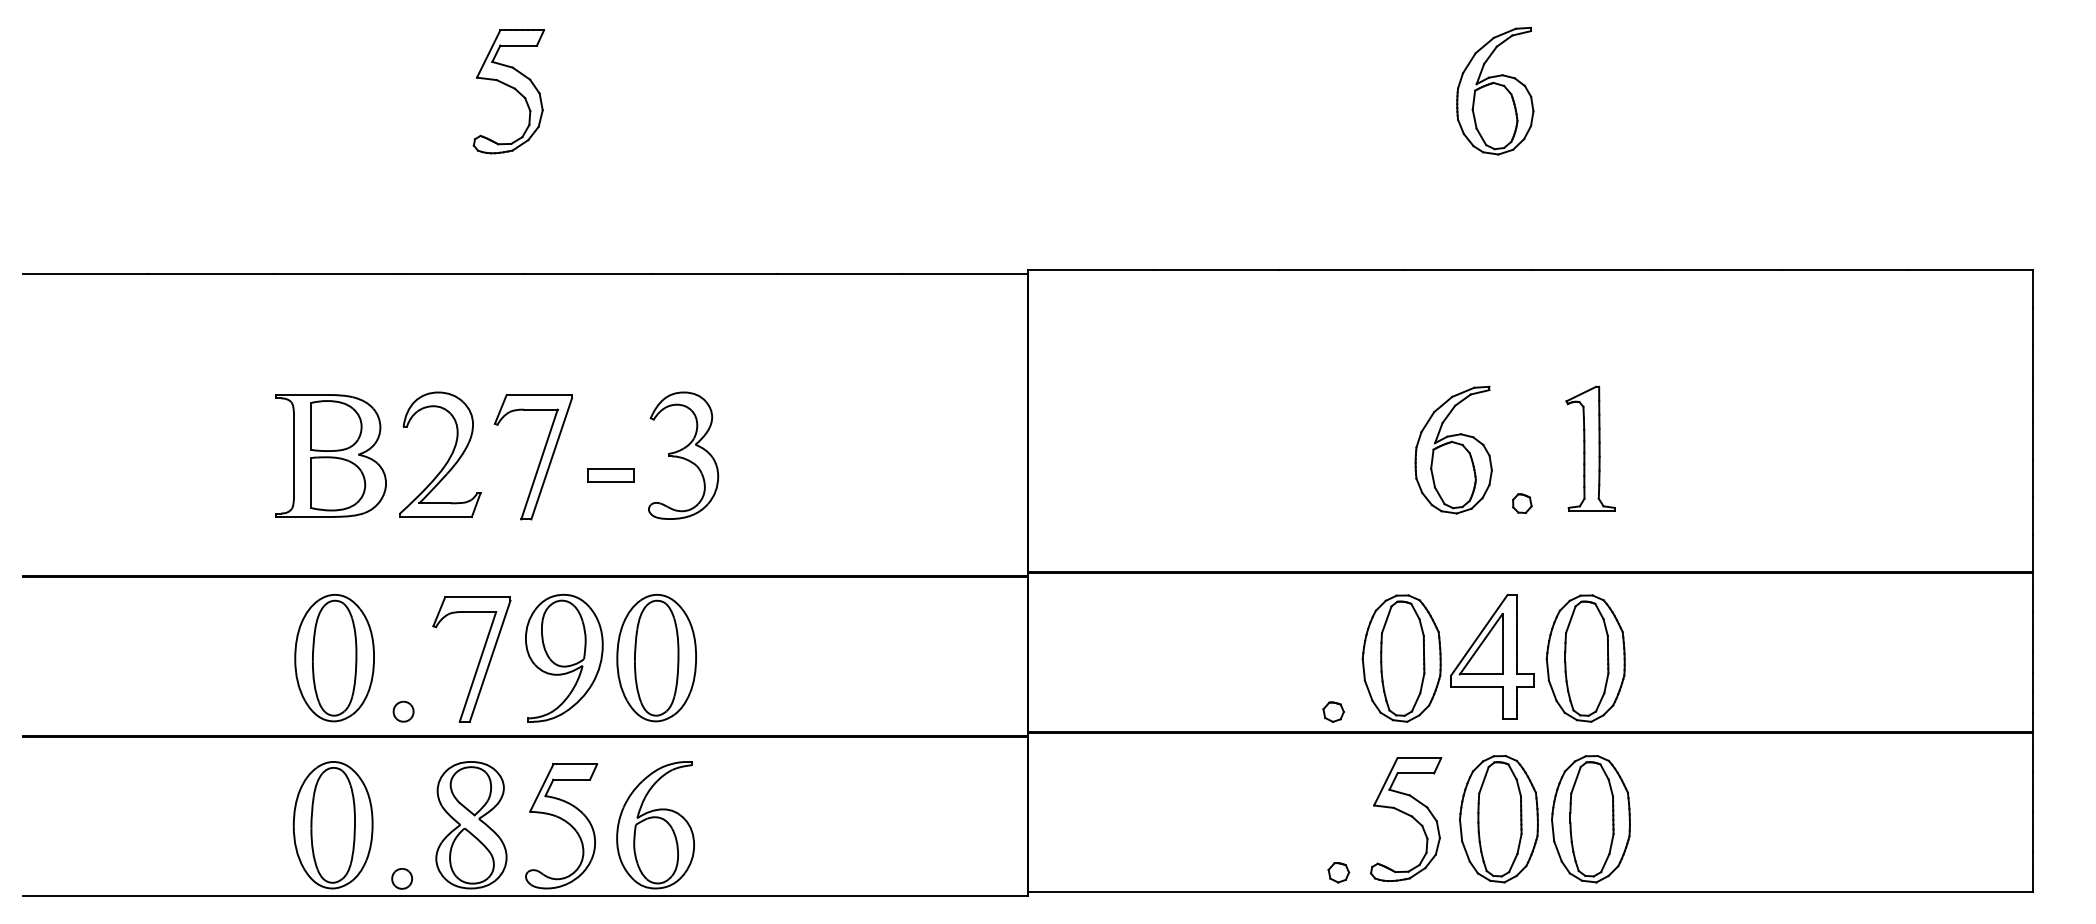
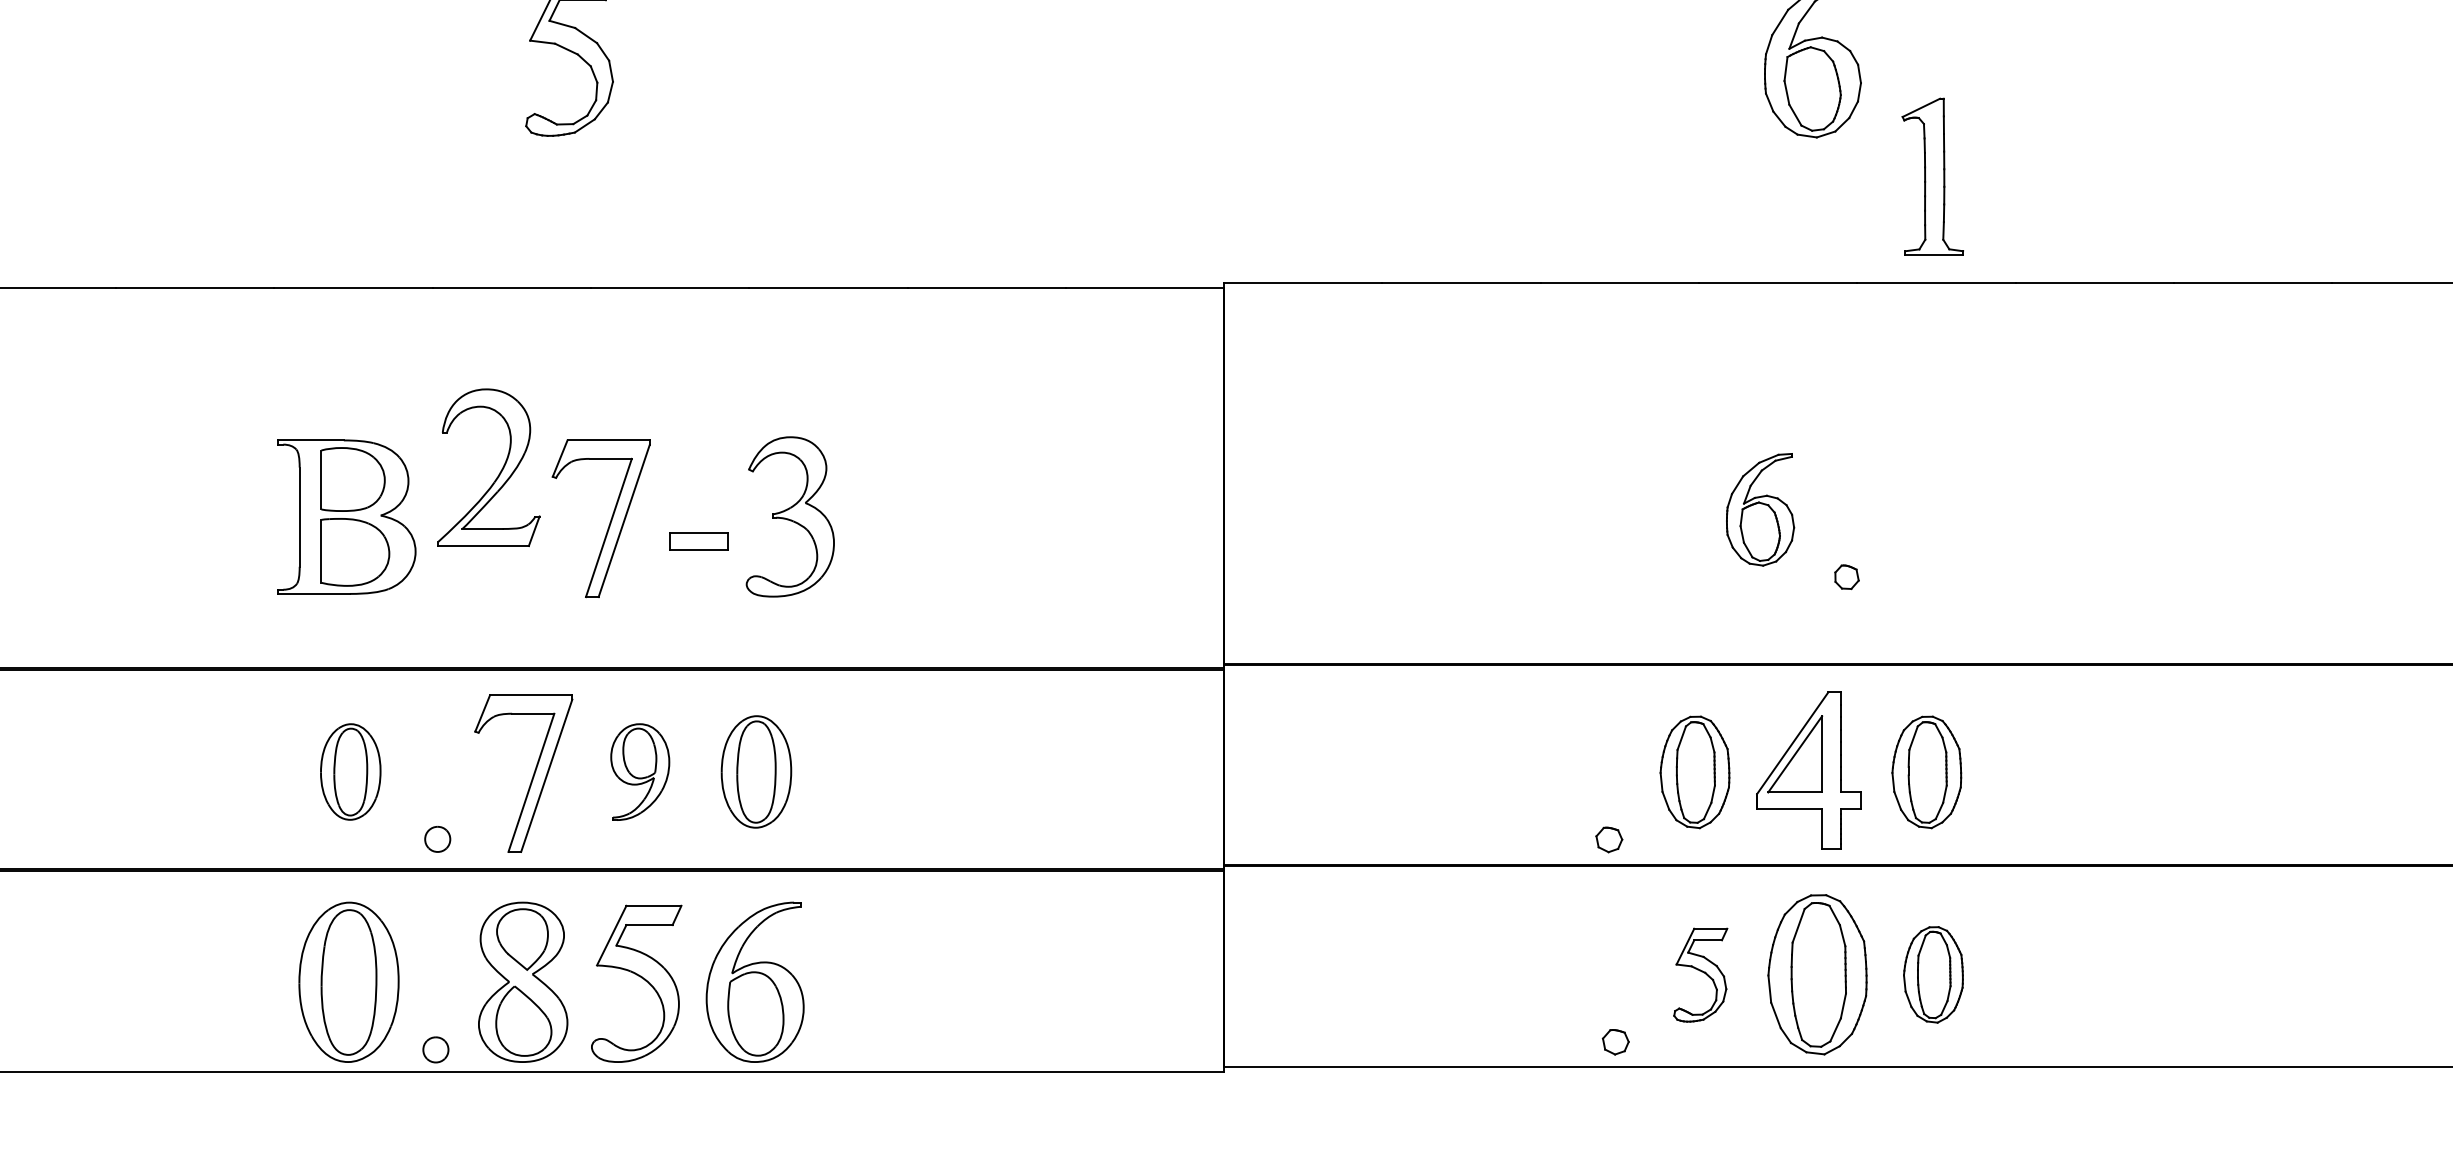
part: (1590, 448) -> (1932, 176), moved
part: (1453, 449) -> (1760, 509), size x0.7
part: (448, 458) -> (499, 472), moved
part: (334, 658) -> (350, 772), size x0.6
part: (564, 658) -> (640, 772), size x0.6
part: (656, 658) -> (756, 772), size x0.7
part: (1401, 658) -> (1694, 772), size x0.7
part: (1585, 658) -> (1926, 772), size x0.7
part: (1406, 819) -> (1701, 975), size x0.6
part: (1590, 819) -> (1932, 975), size x0.6

